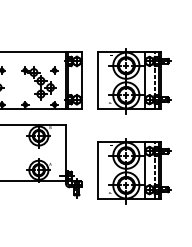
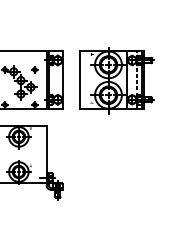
part: (134, 171) -> (116, 173), removed

